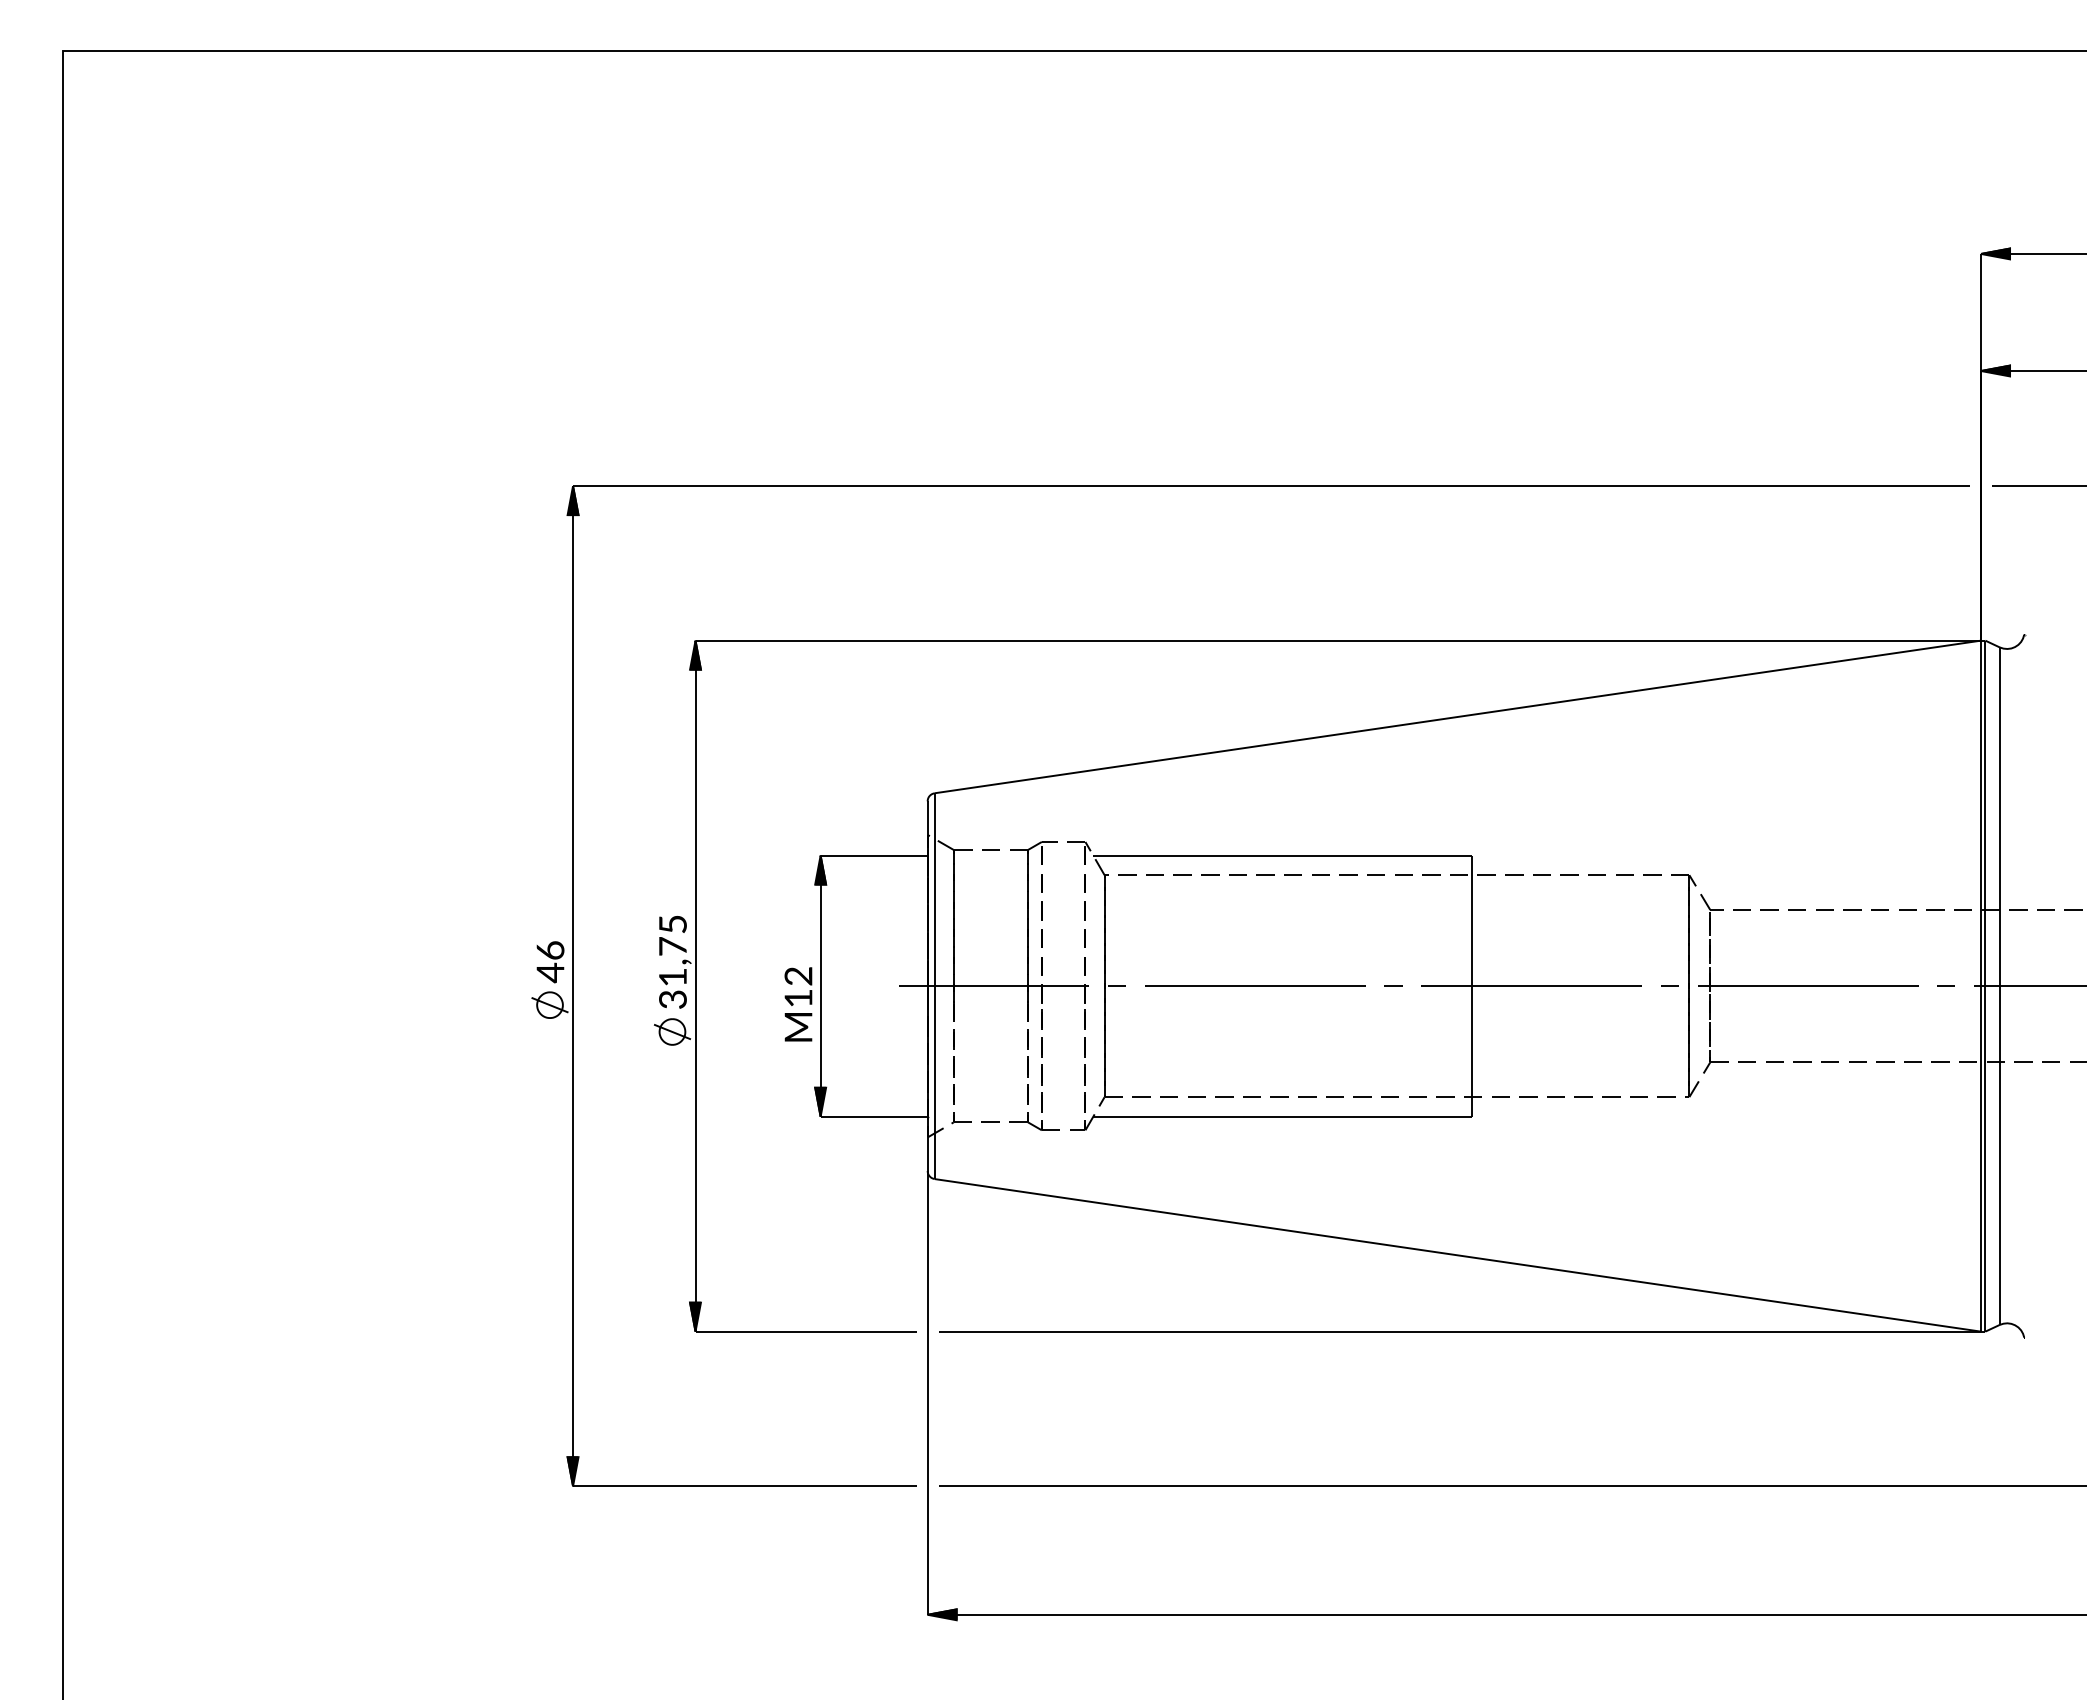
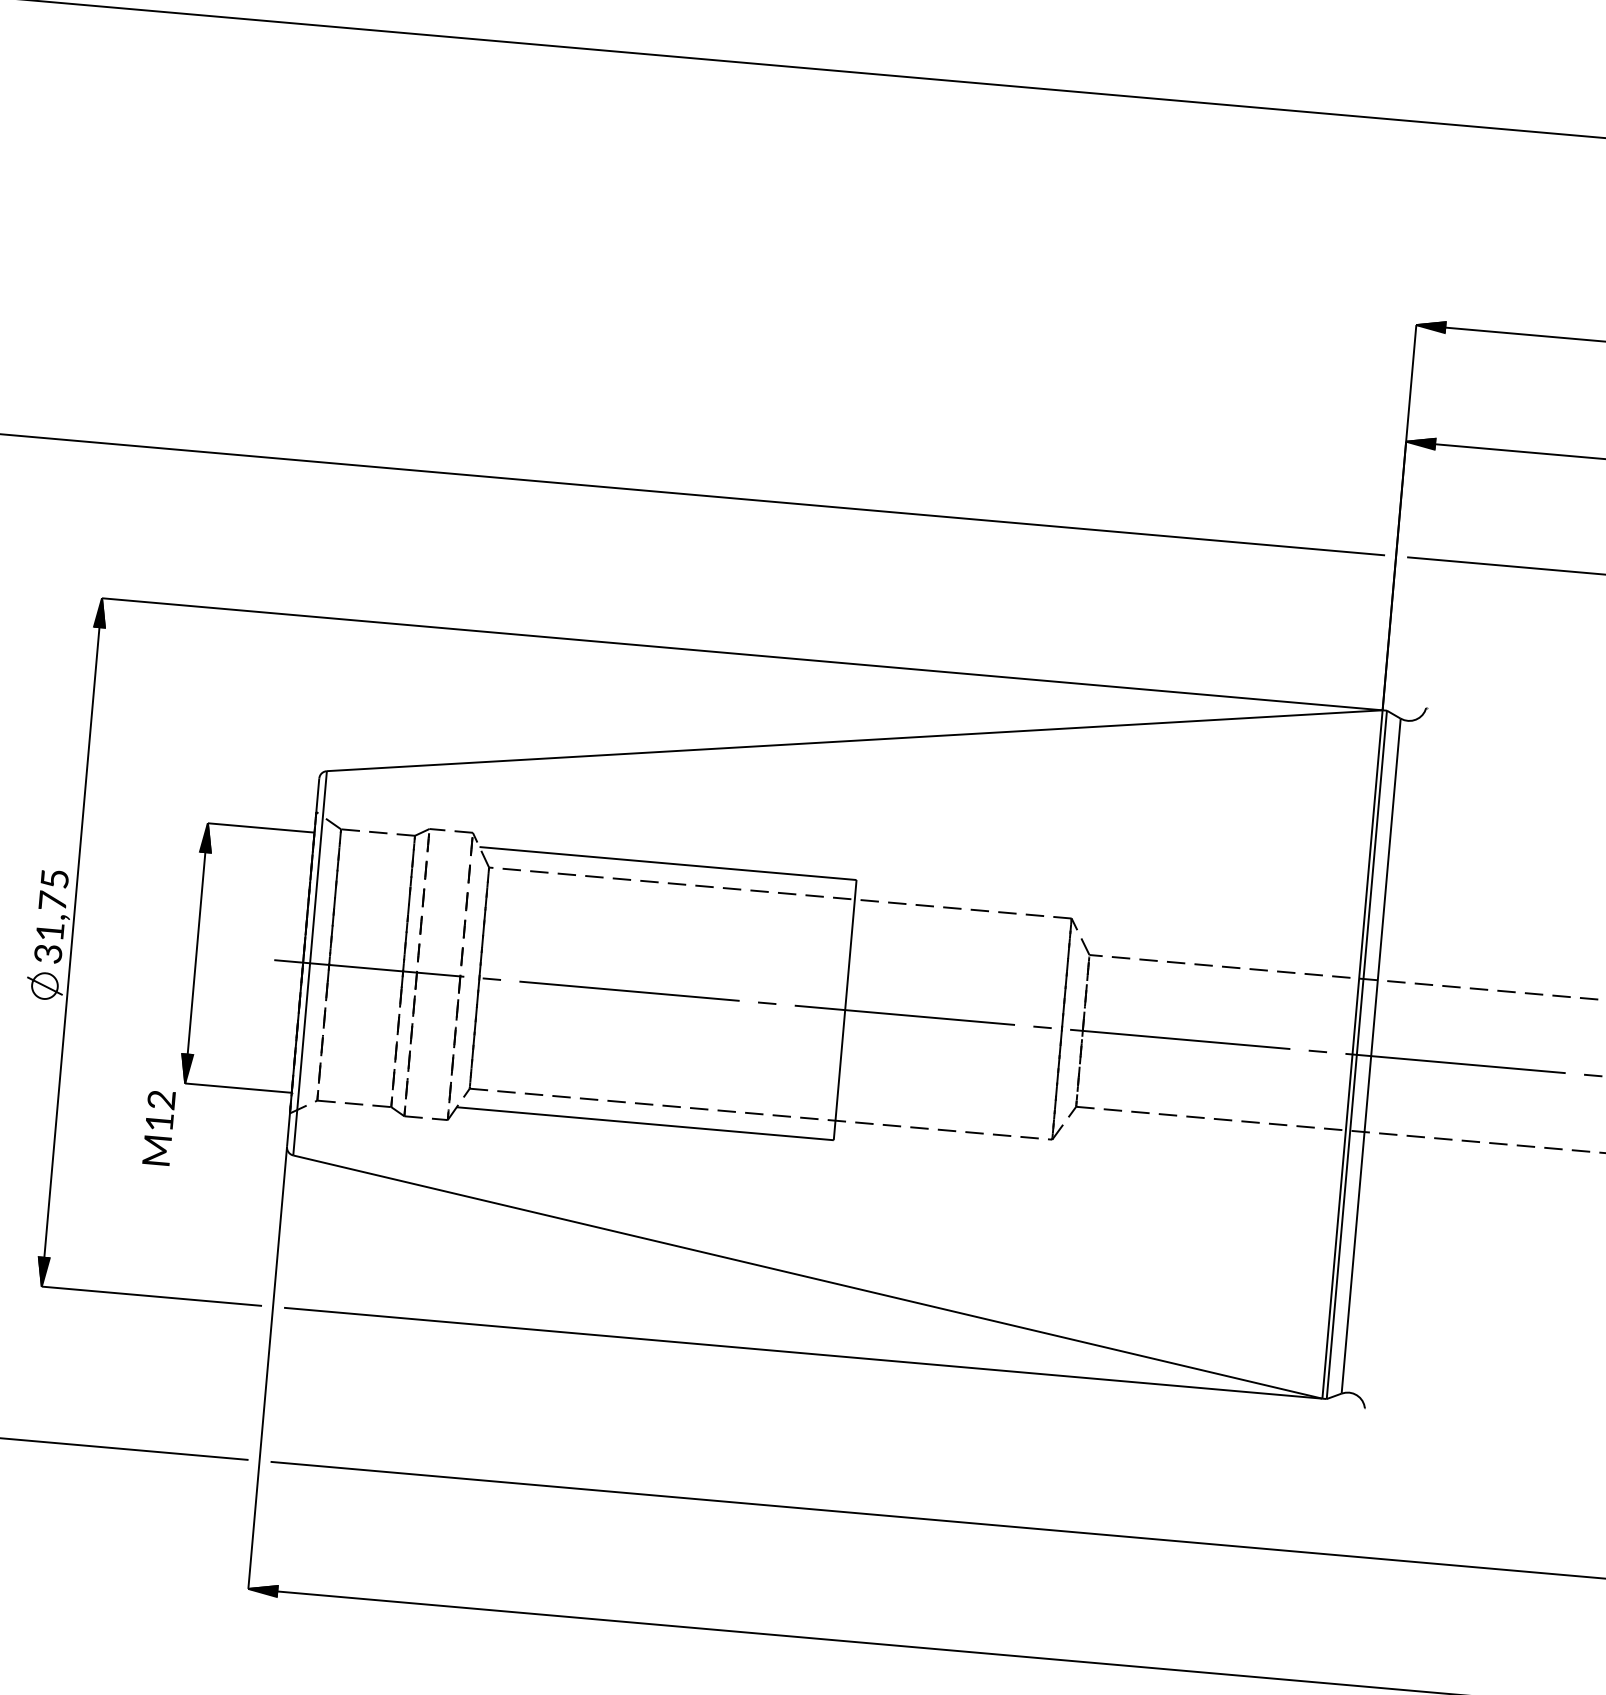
text: (798, 1004) -> (159, 1128), moved

